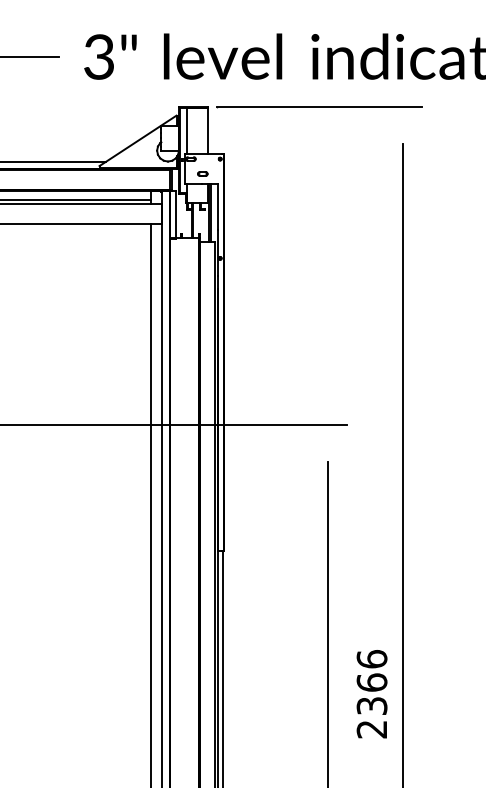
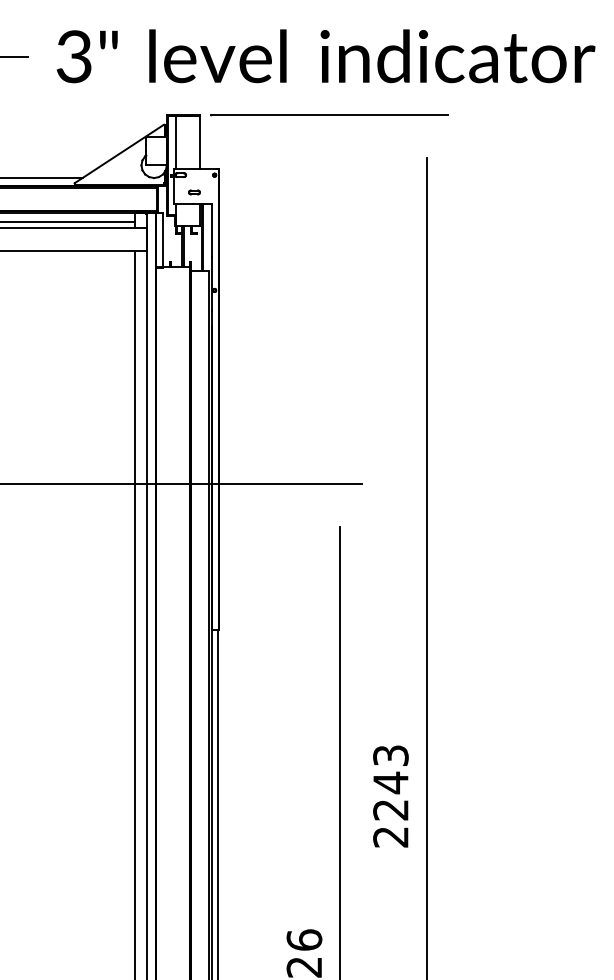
text: (371, 682) -> (390, 782), 2366 -> 2243

